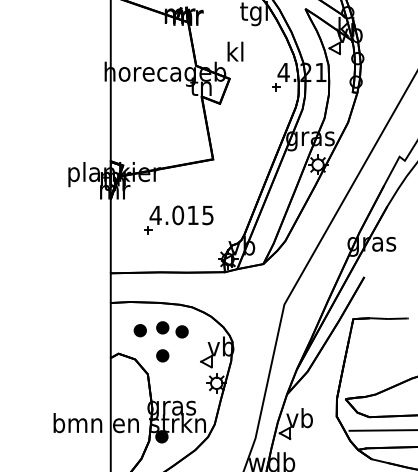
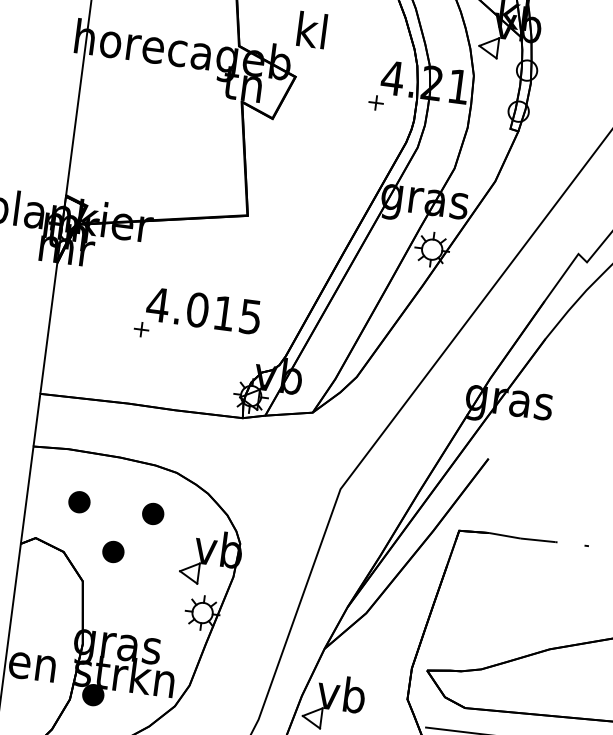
part: (178, 219) -> (197, 317), moved
part: (162, 327) -> (119, 501), removed

